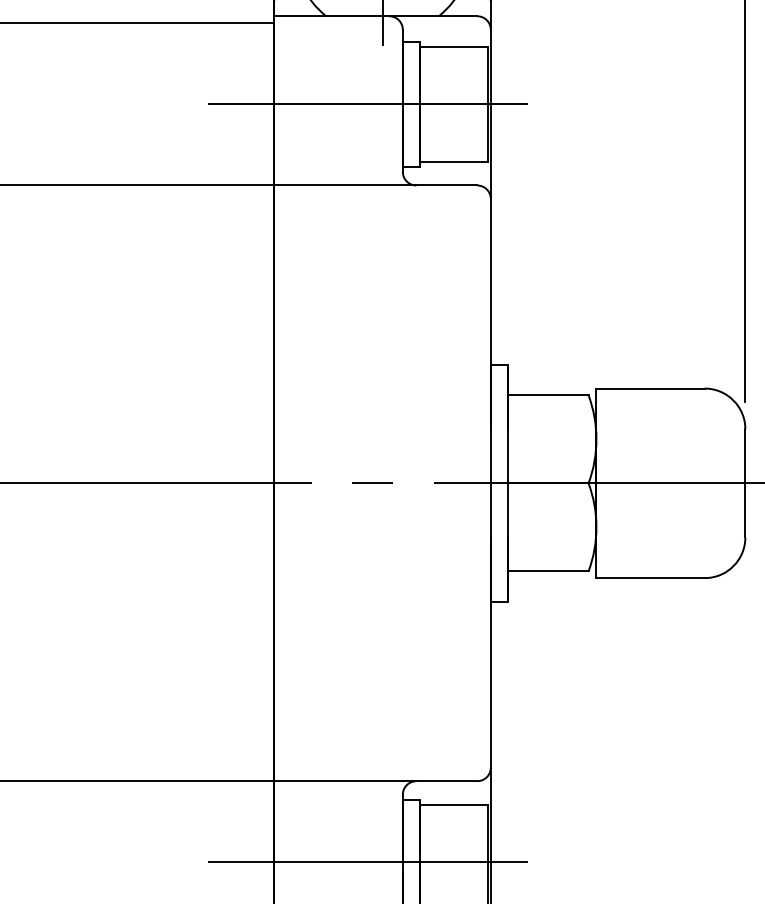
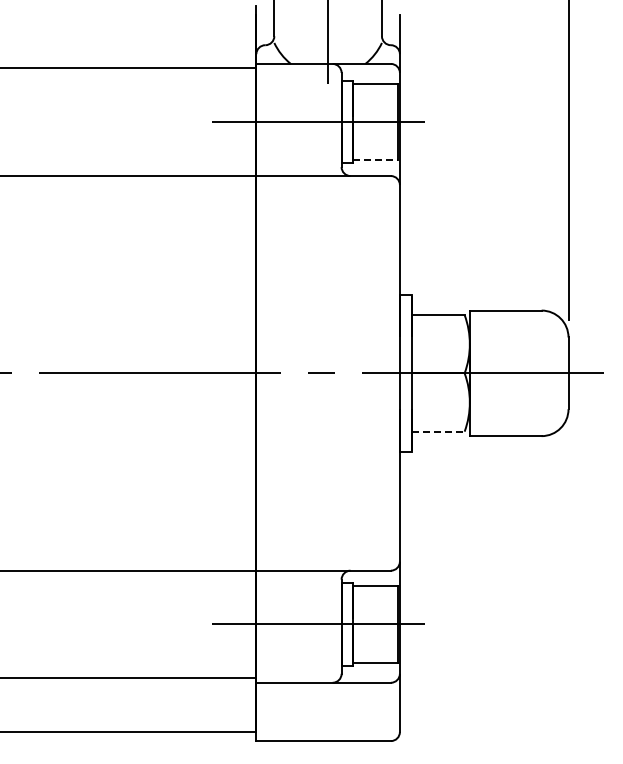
line: (455, 162) -> (376, 160), solid -> dashed
line: (549, 571) -> (438, 431), solid -> dashed

